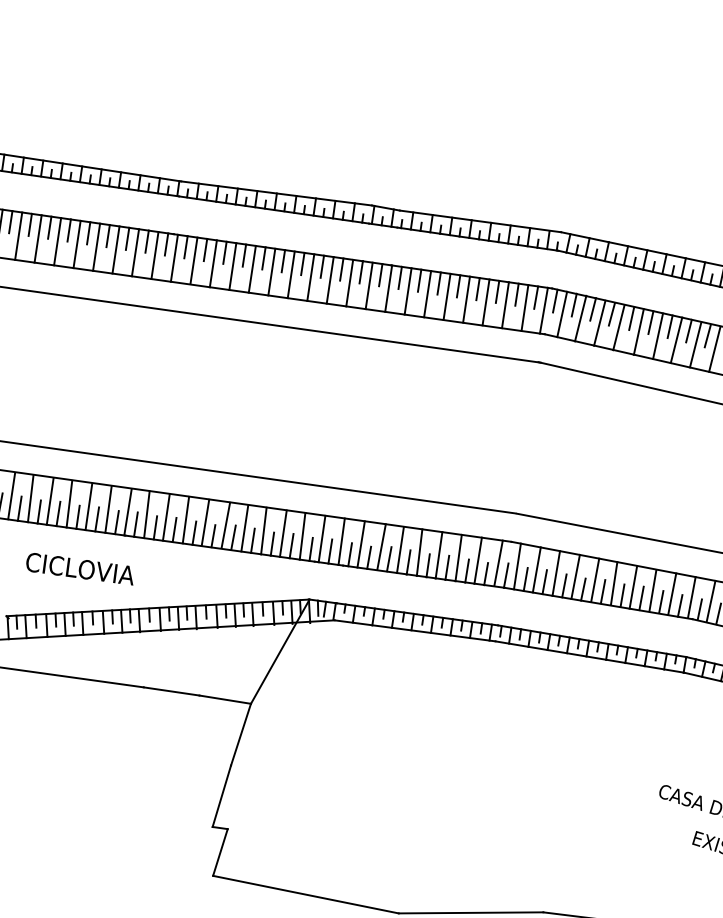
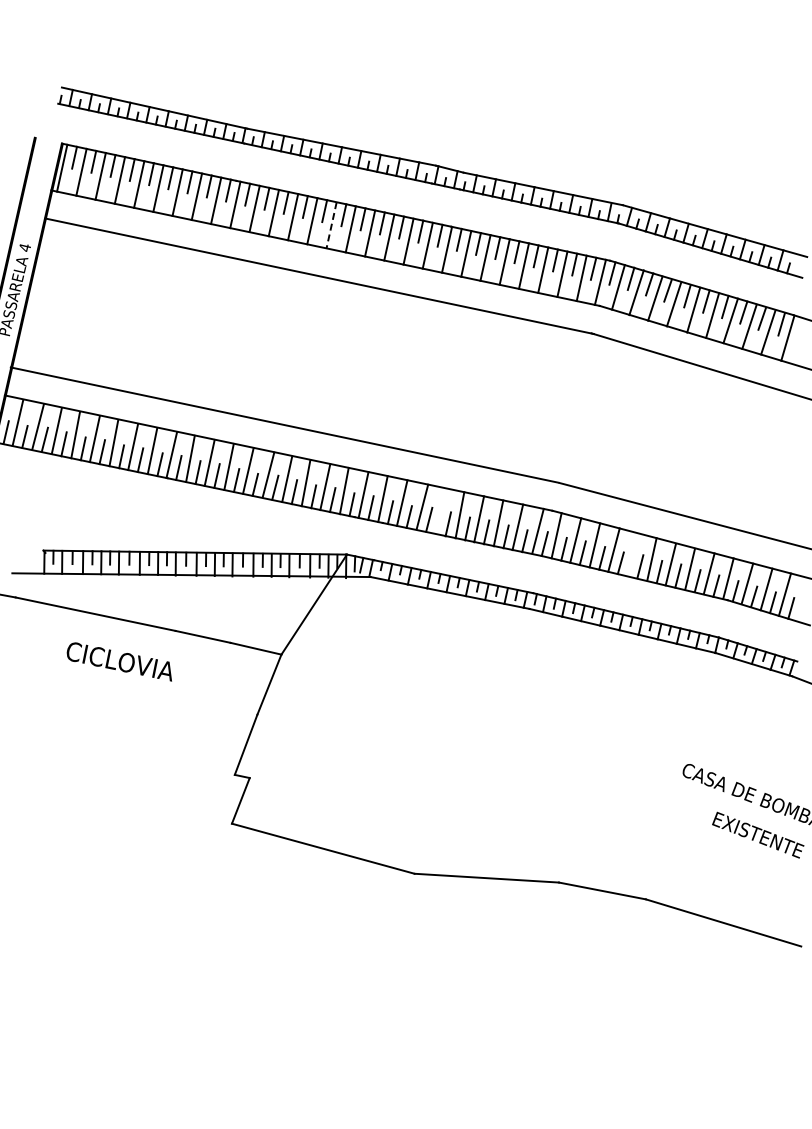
line: (271, 272) -> (331, 225), solid -> dashed
line: (399, 550) -> (440, 511), removed
text: (78, 569) -> (118, 661), moved
line: (594, 580) -> (632, 554), removed

